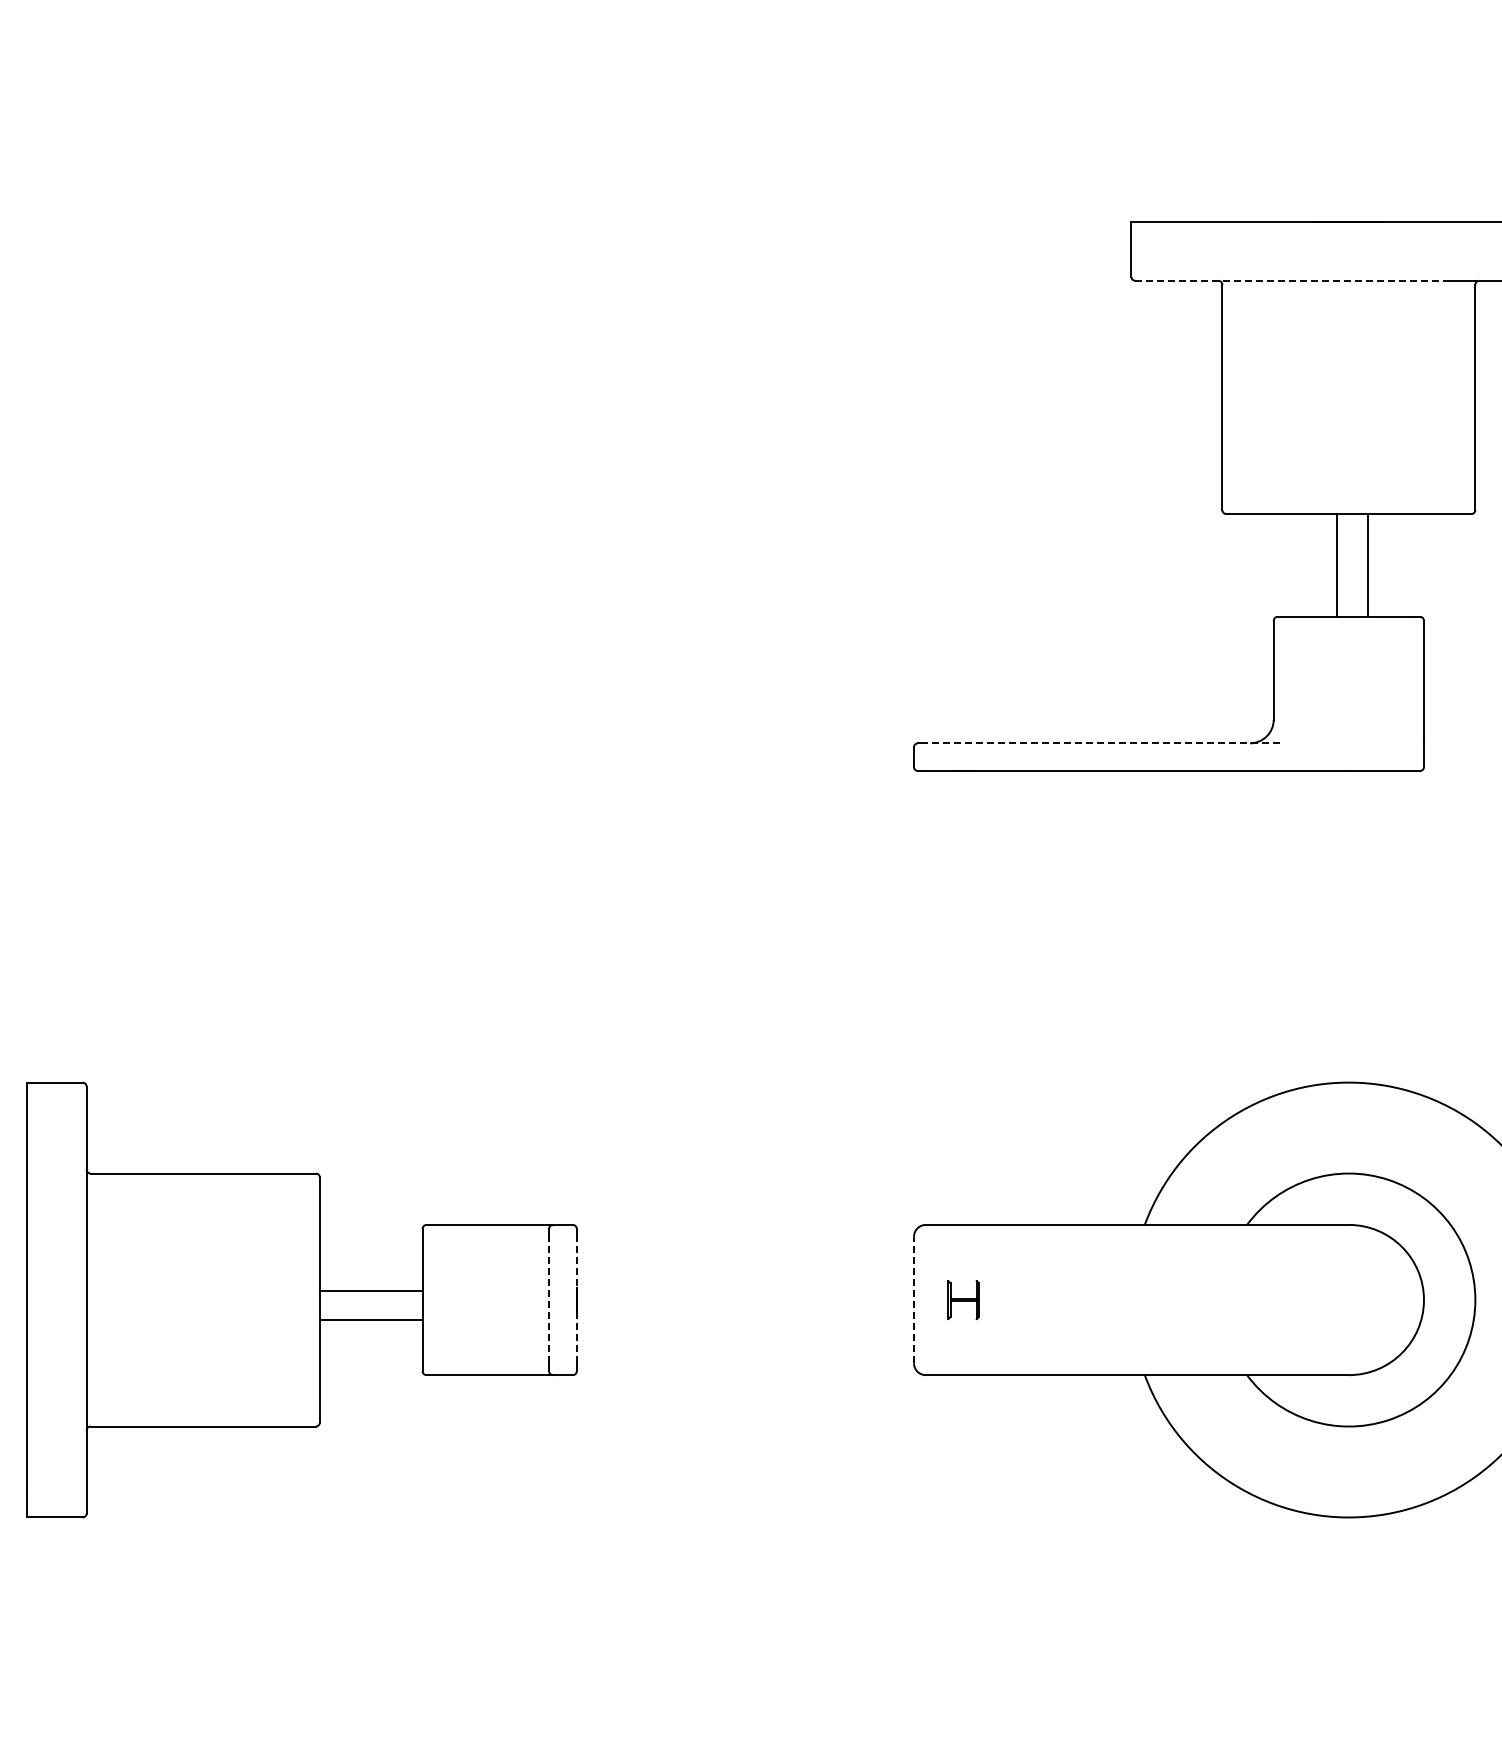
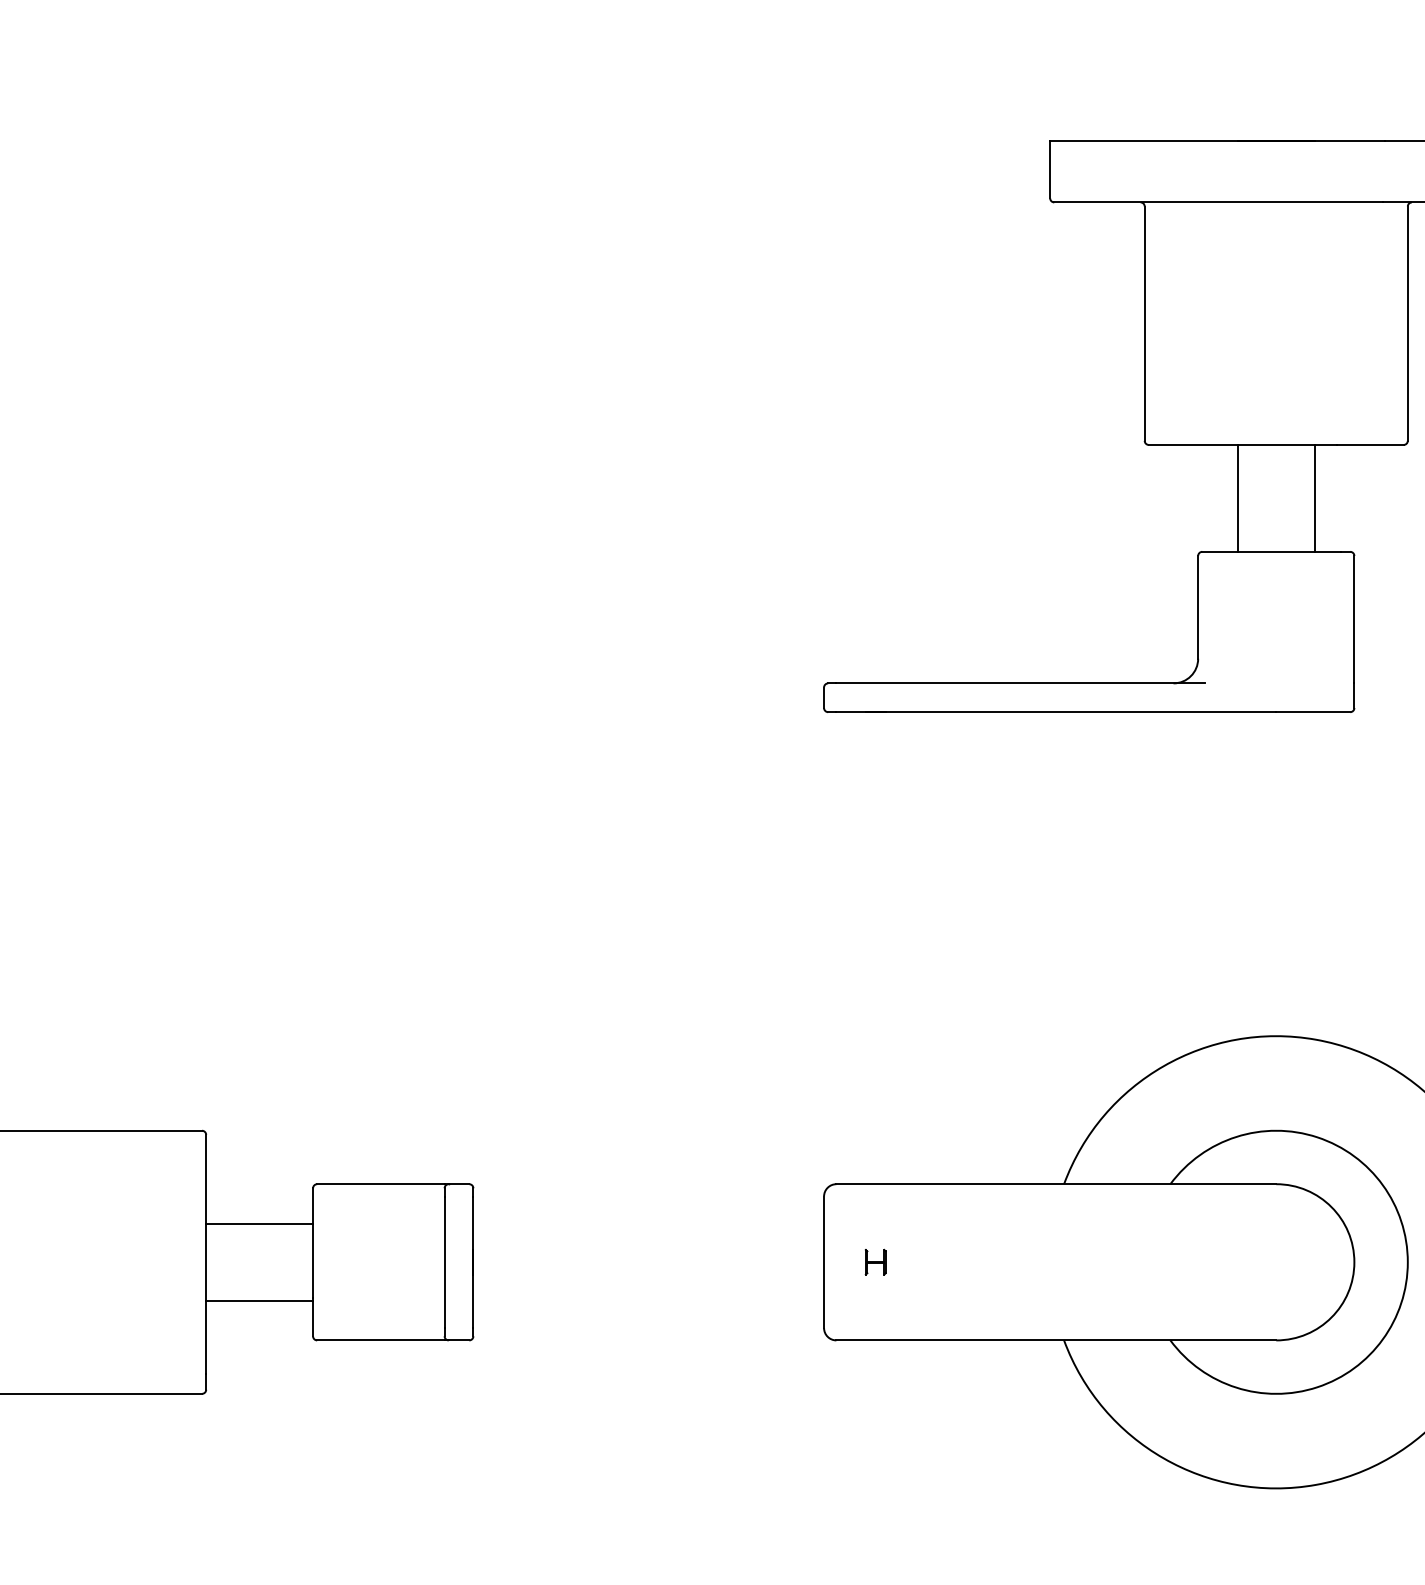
line: (1293, 280) -> (1218, 202), dashed -> solid
line: (1337, 565) -> (1315, 498), moved
line: (1367, 565) -> (1237, 498), moved
line: (1102, 743) -> (1020, 683), dashed -> solid
line: (370, 1291) -> (258, 1301), moved
line: (549, 1299) -> (445, 1261), dashed -> solid
line: (576, 1299) -> (473, 1261), dashed -> solid
line: (914, 1299) -> (824, 1261), dashed -> solid
part: (963, 1299) -> (875, 1261), size x0.62
line: (370, 1319) -> (258, 1223), moved

